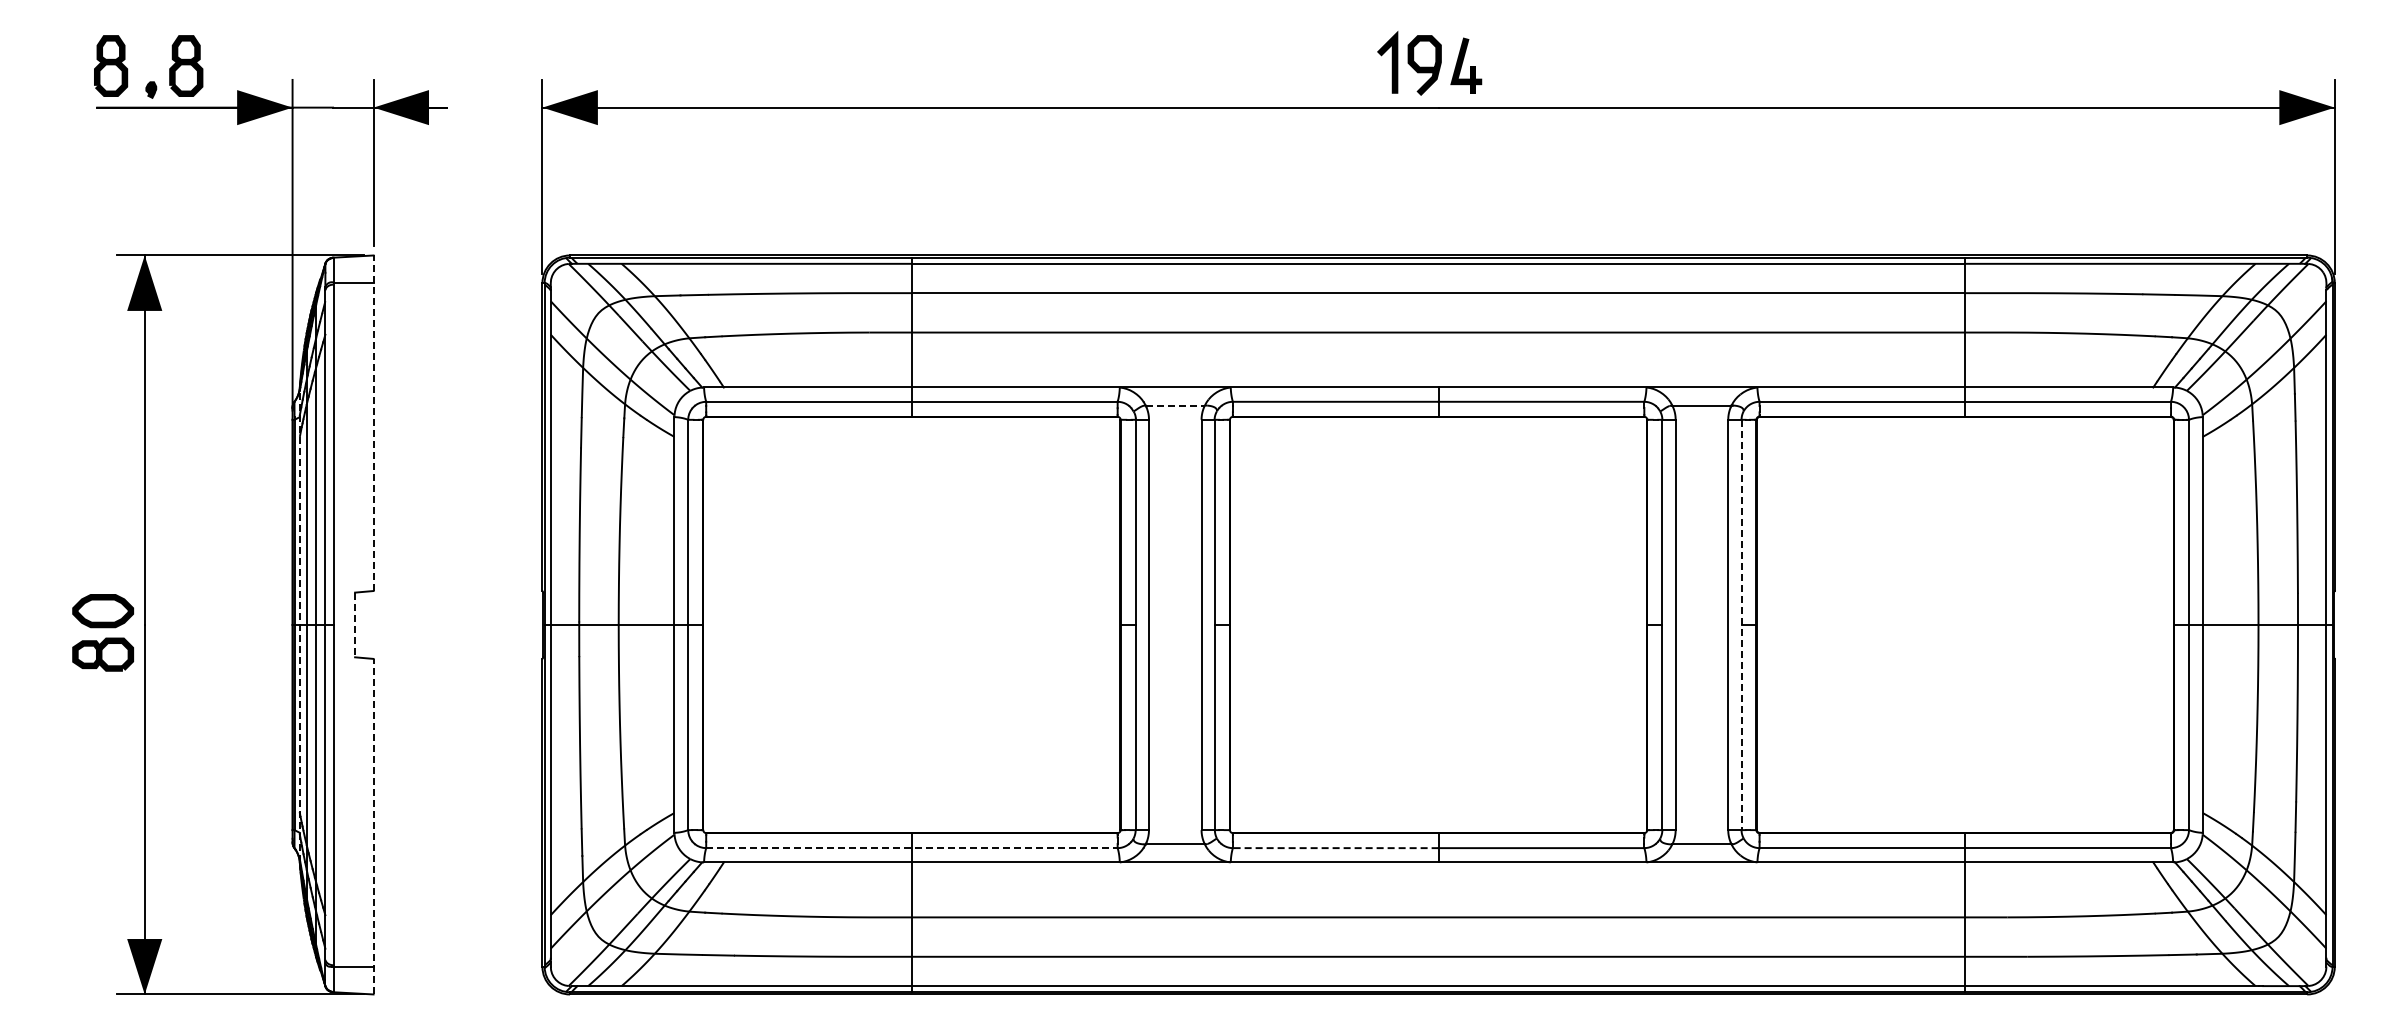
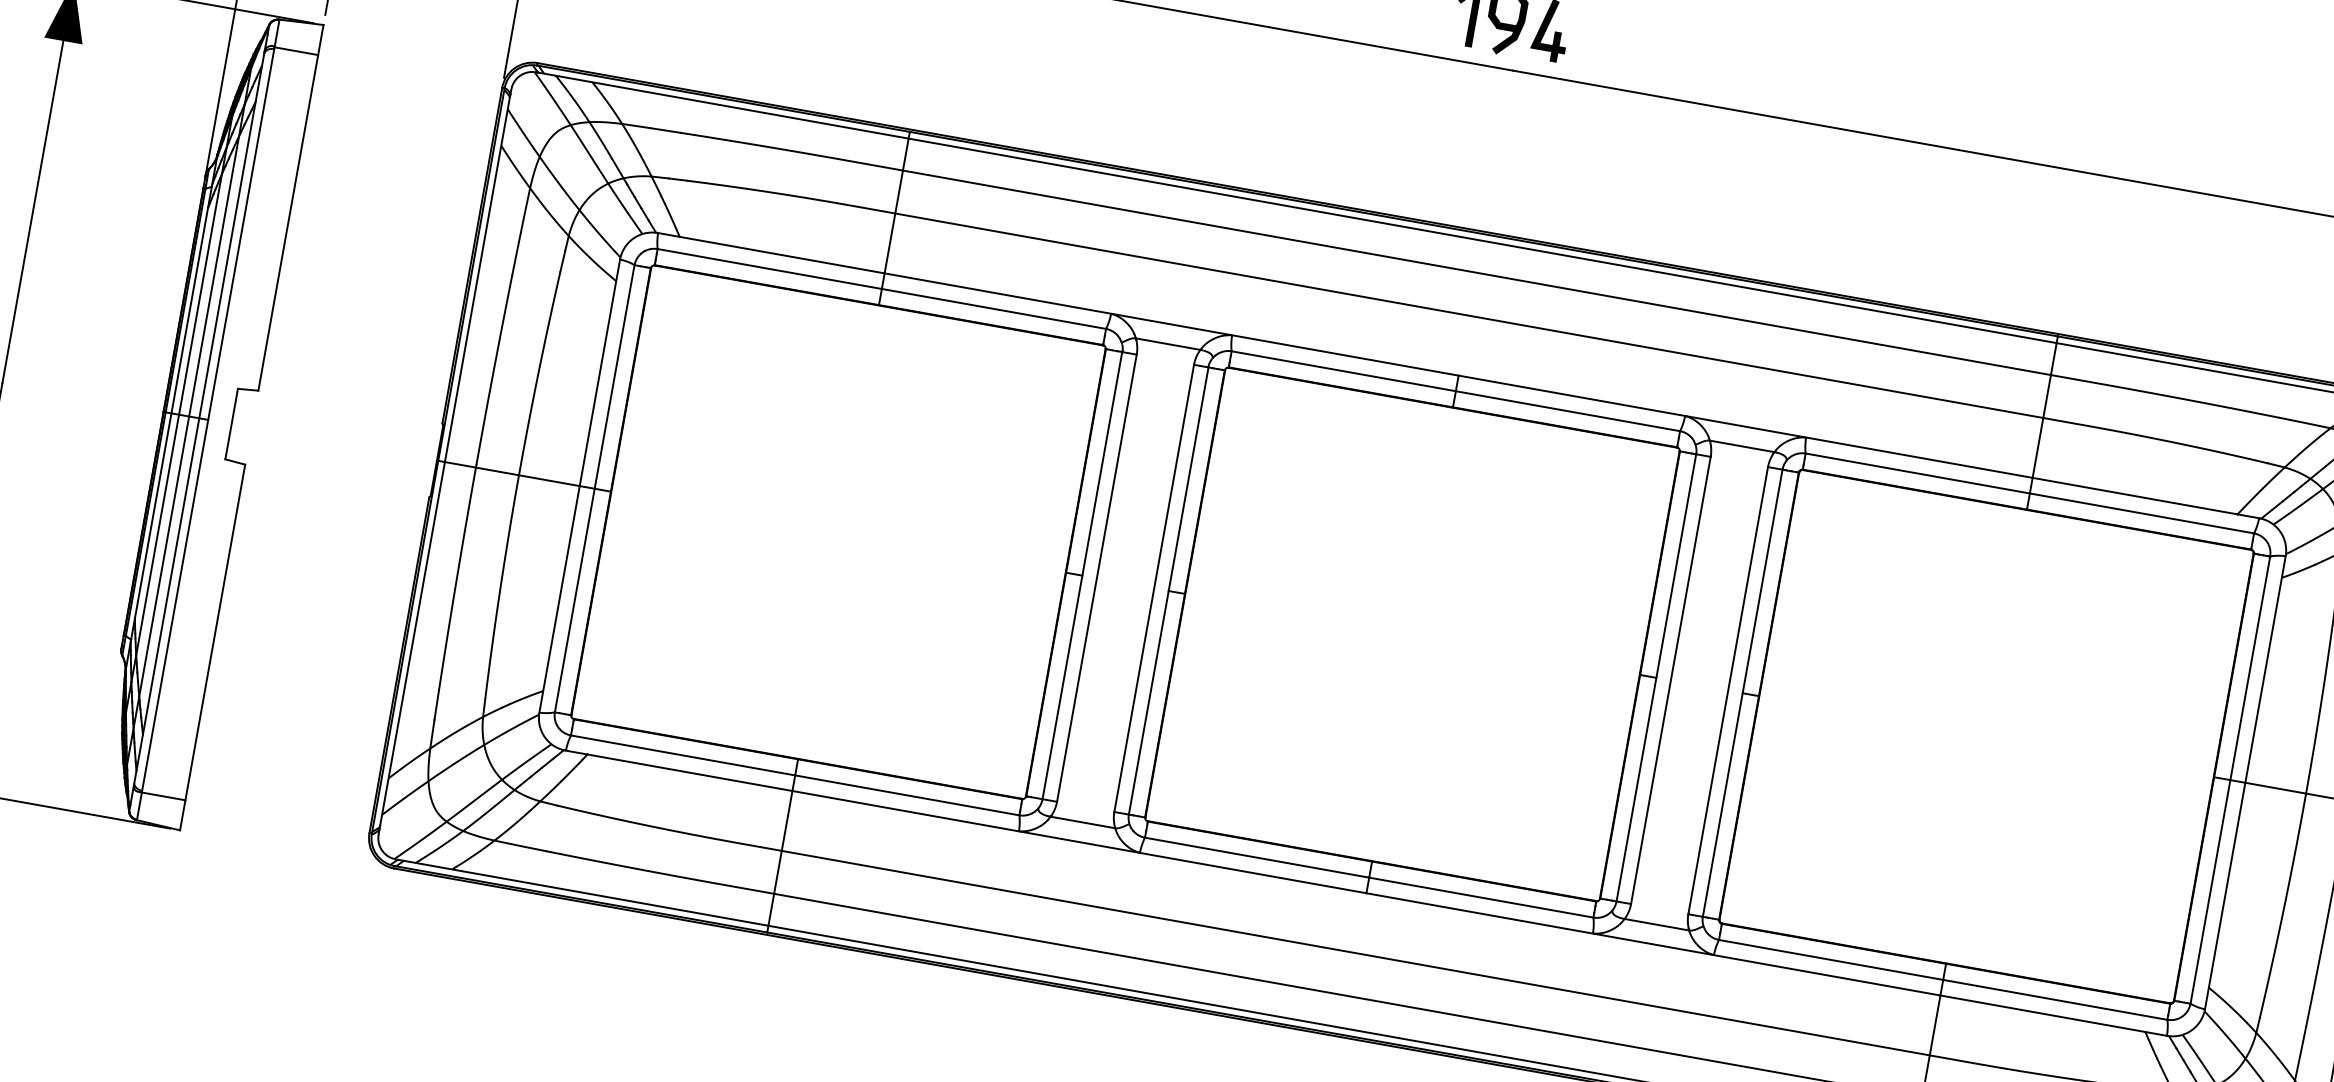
line: (1175, 405) -> (1168, 344), dashed -> solid
line: (373, 423) -> (290, 208), dashed -> solid
line: (299, 624) -> (171, 412), dashed -> solid
line: (355, 625) -> (232, 424), dashed -> solid
line: (1741, 625) -> (1742, 693), dashed -> solid
line: (373, 826) -> (212, 647), dashed -> solid
line: (911, 848) -> (794, 775), dashed -> solid
line: (1335, 848) -> (1256, 858), dashed -> solid

